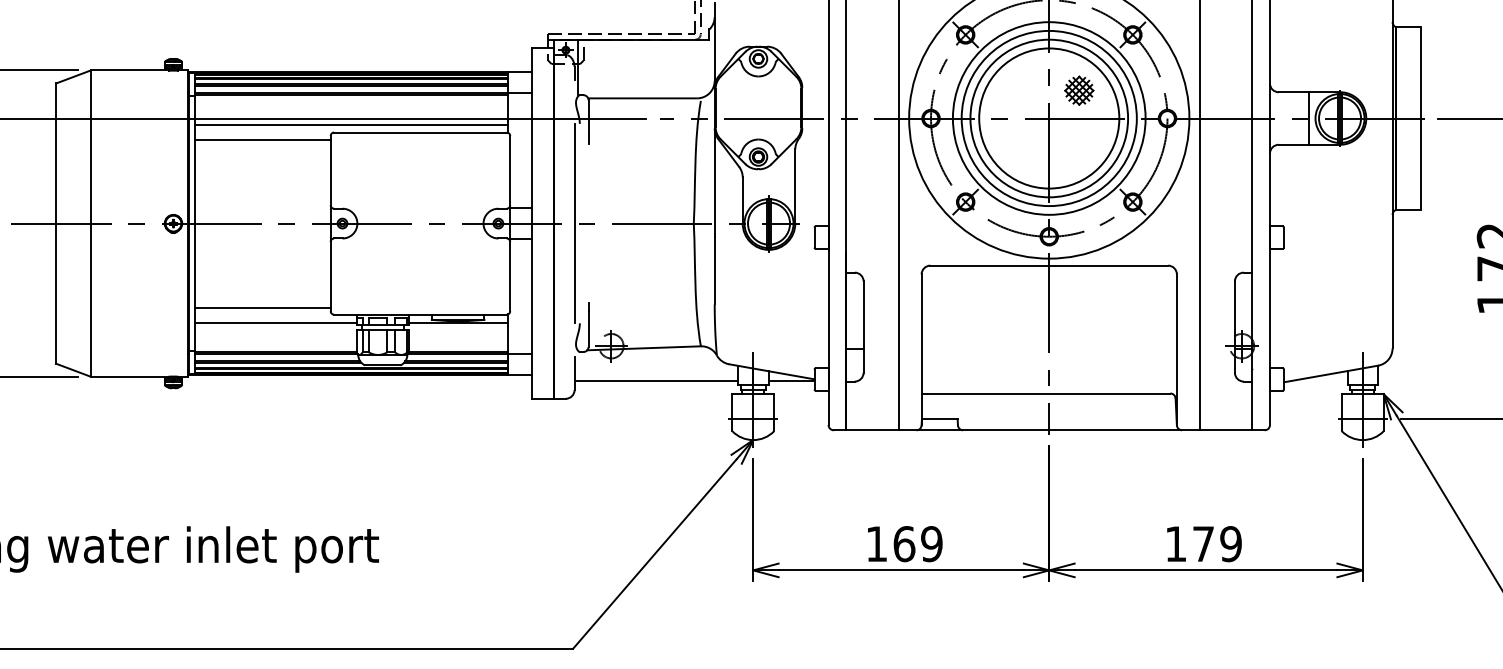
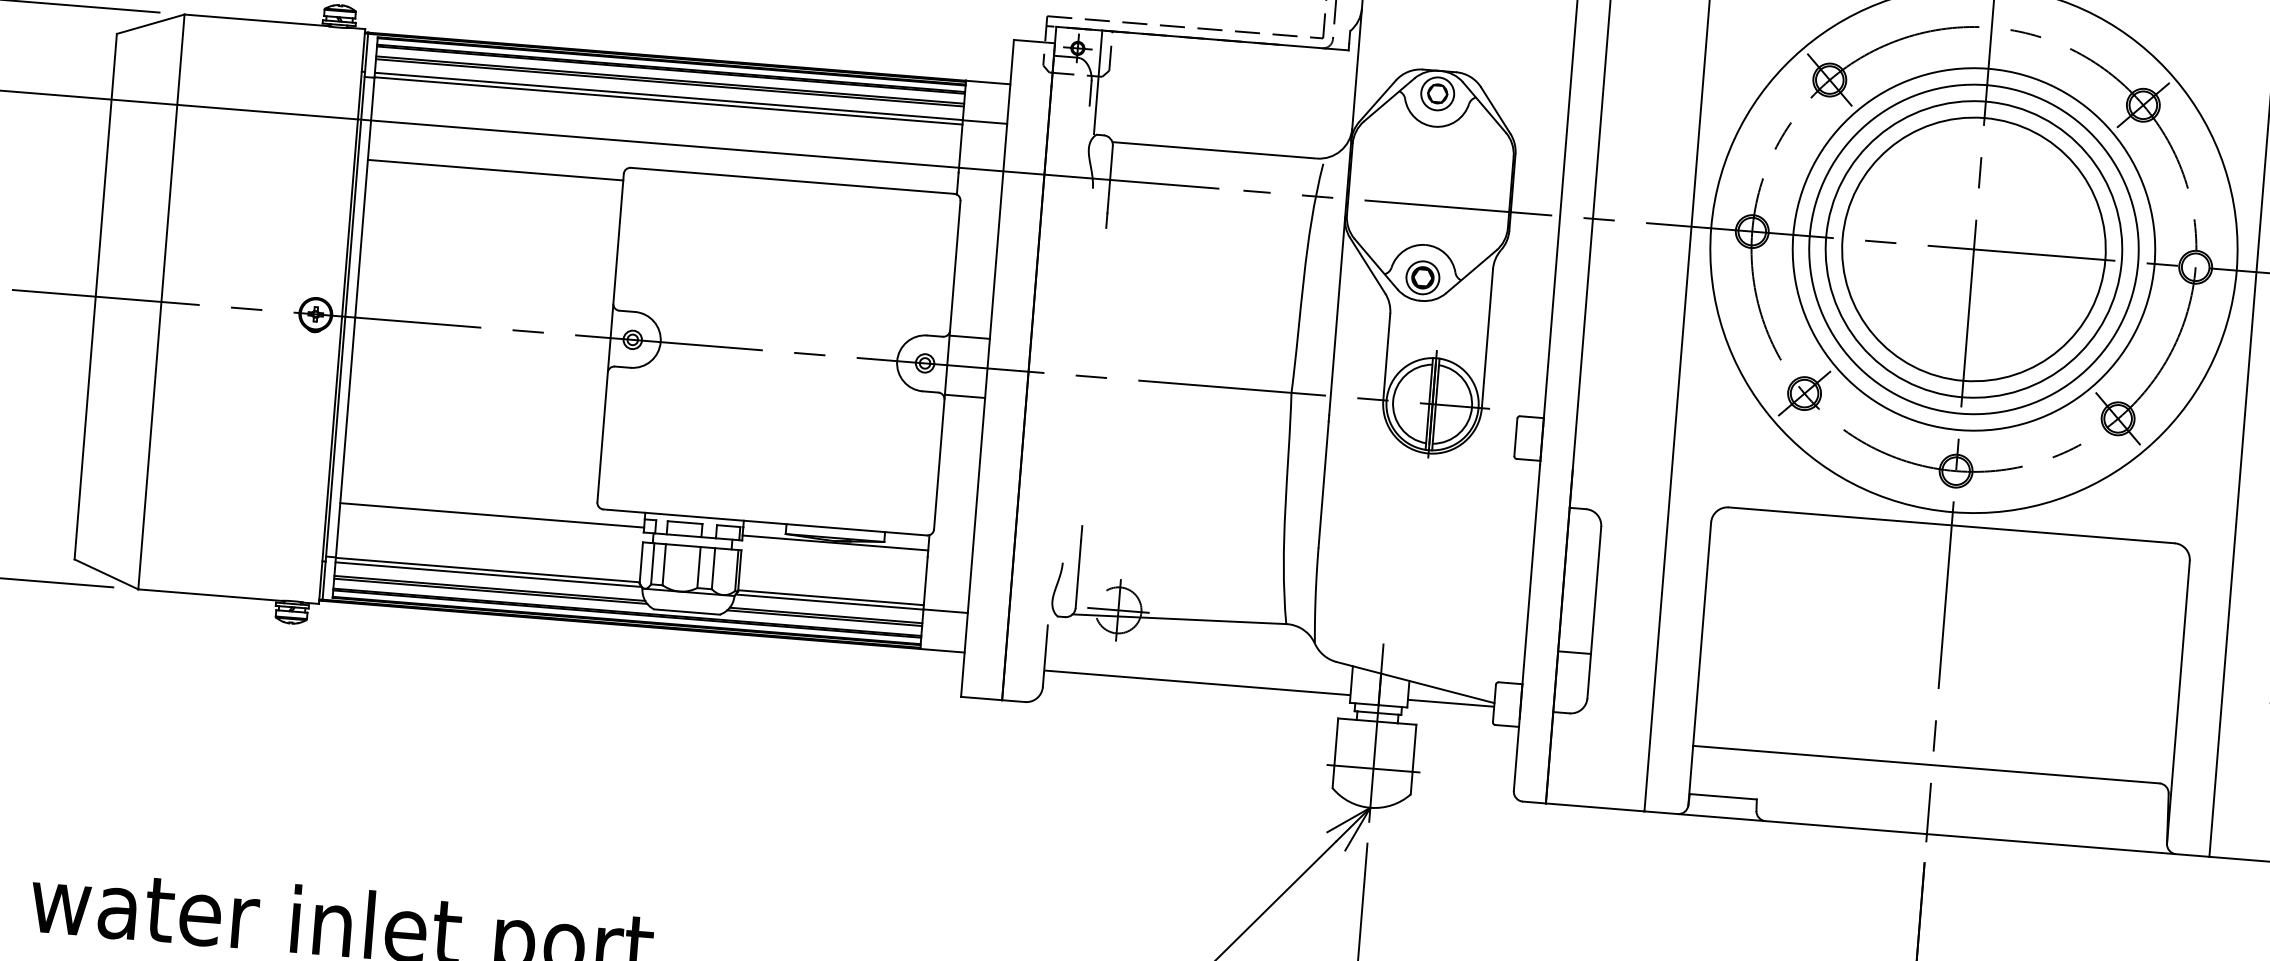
part: (1079, 90) -> (2034, 201), removed
line: (351, 124) -> (664, 155), removed
line: (574, 223) -> (1067, 374), removed
line: (262, 307) -> (470, 485), removed

